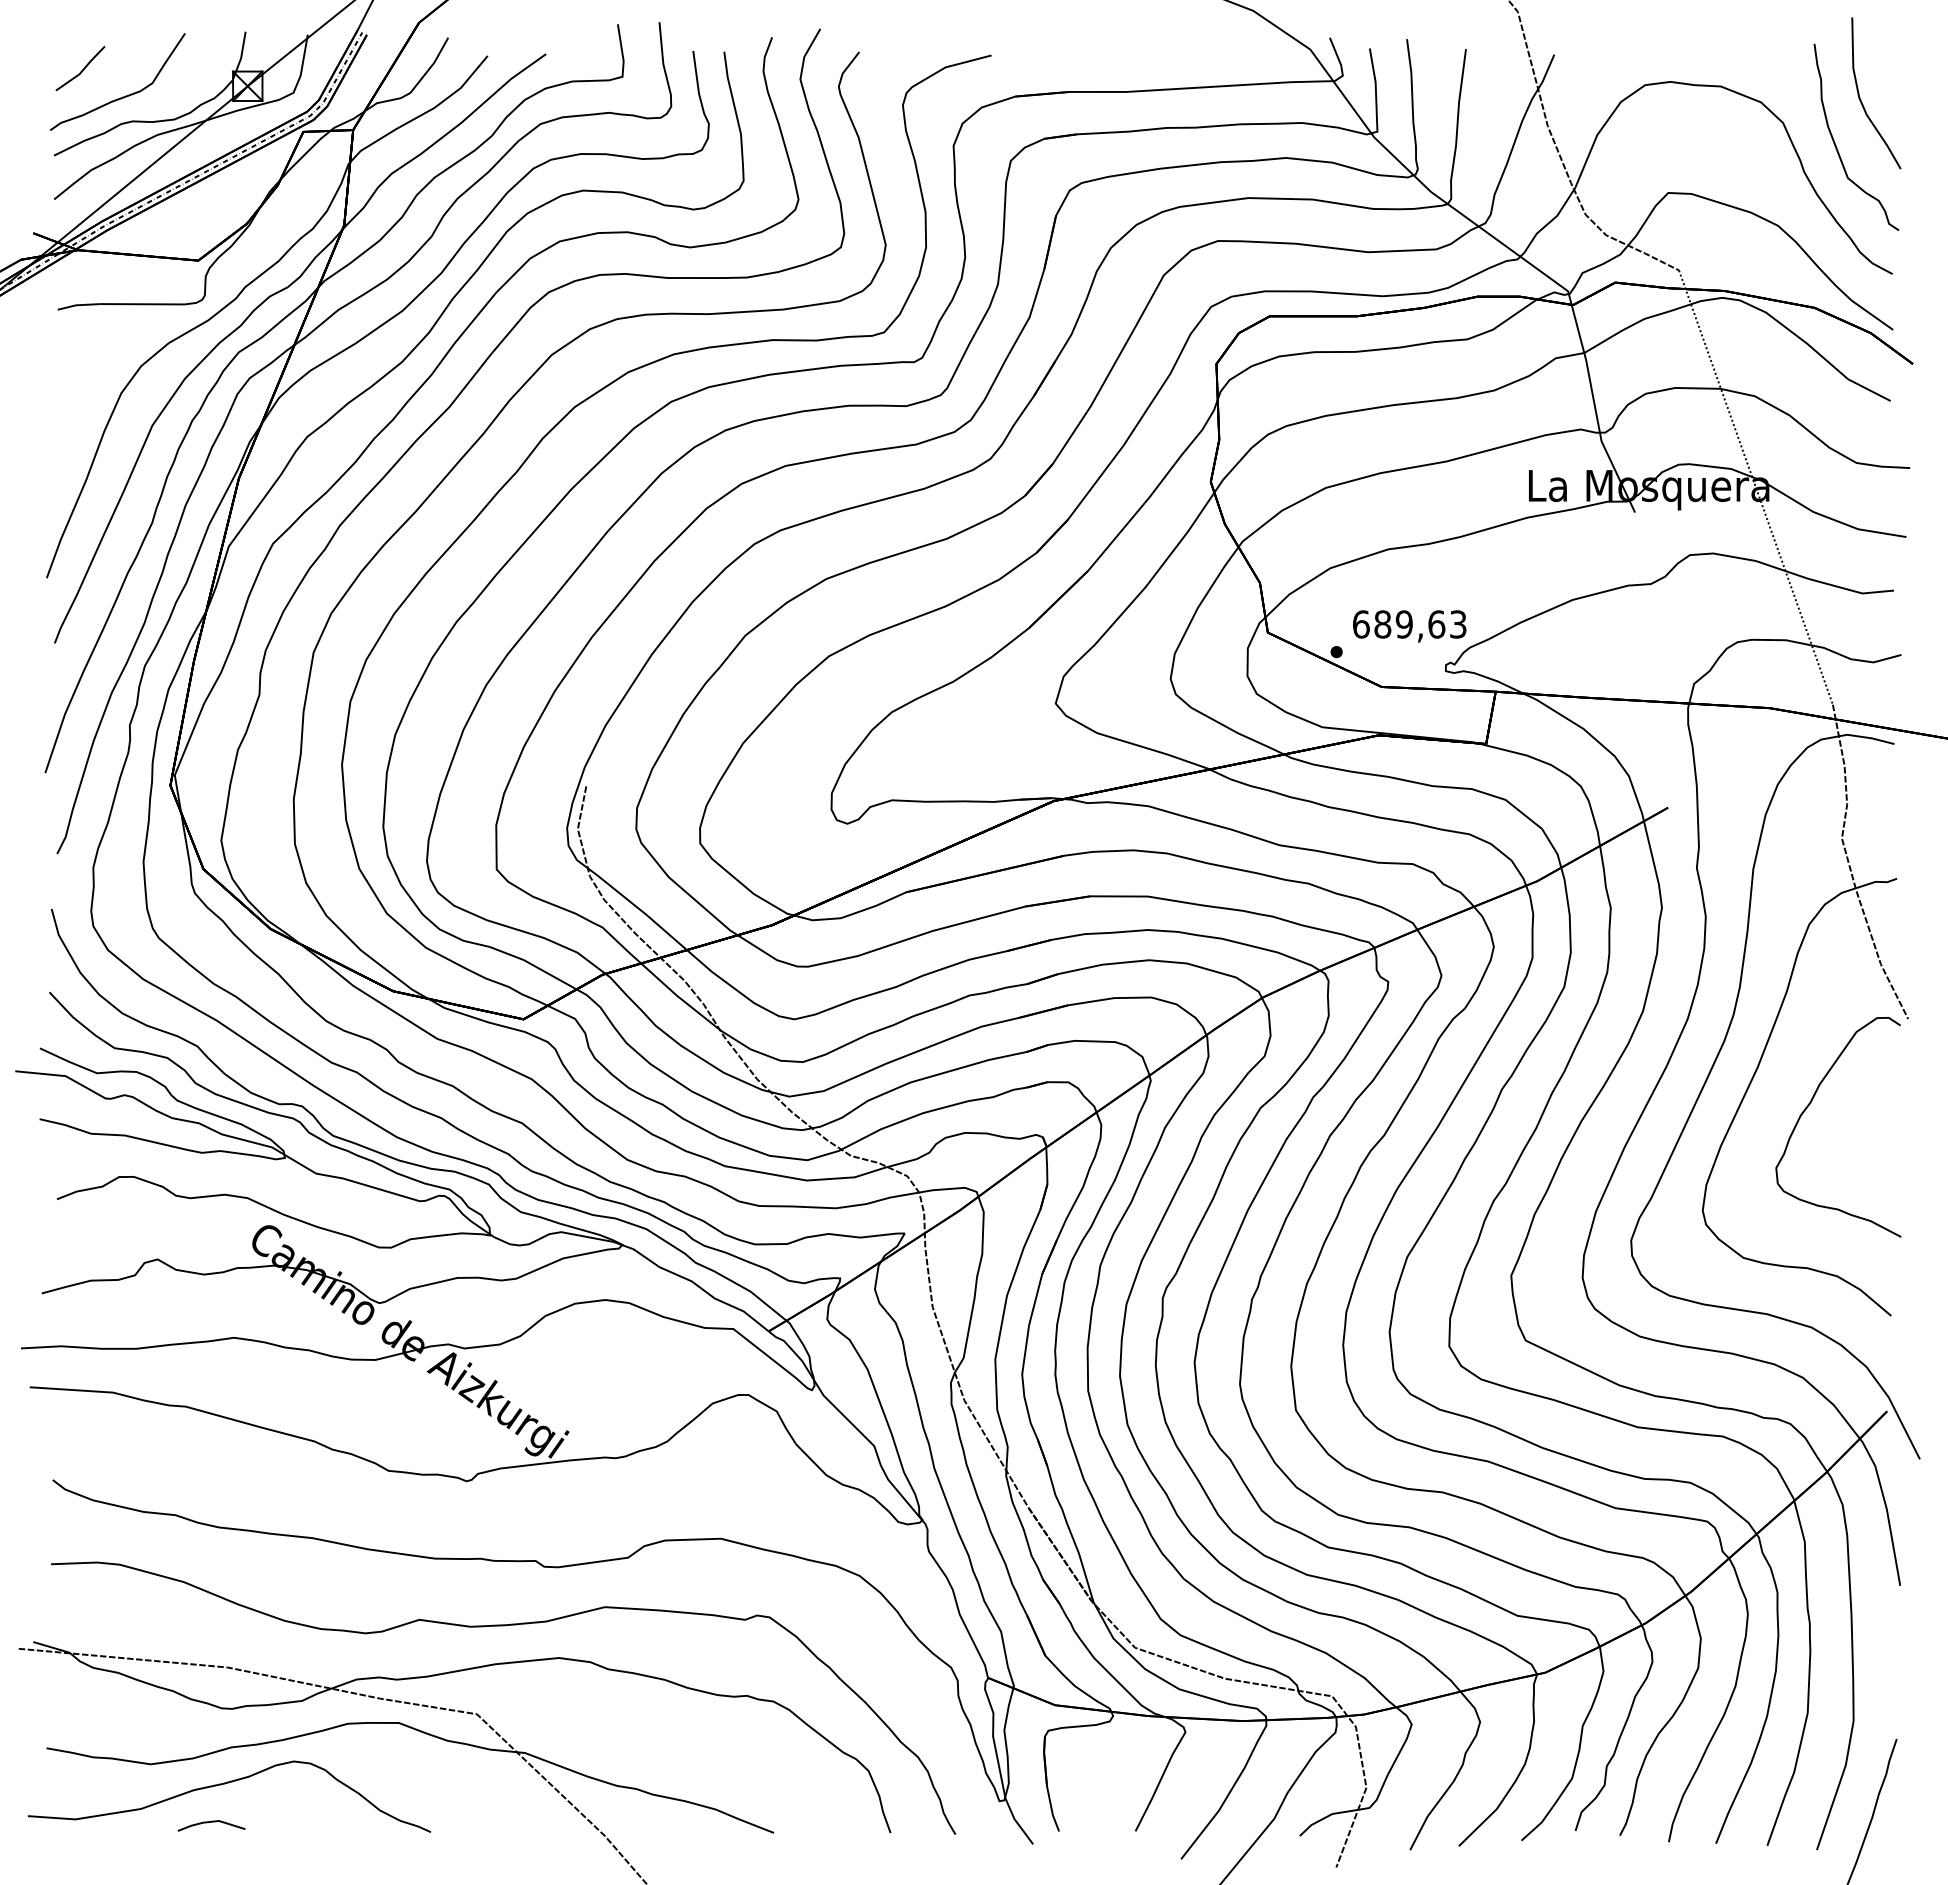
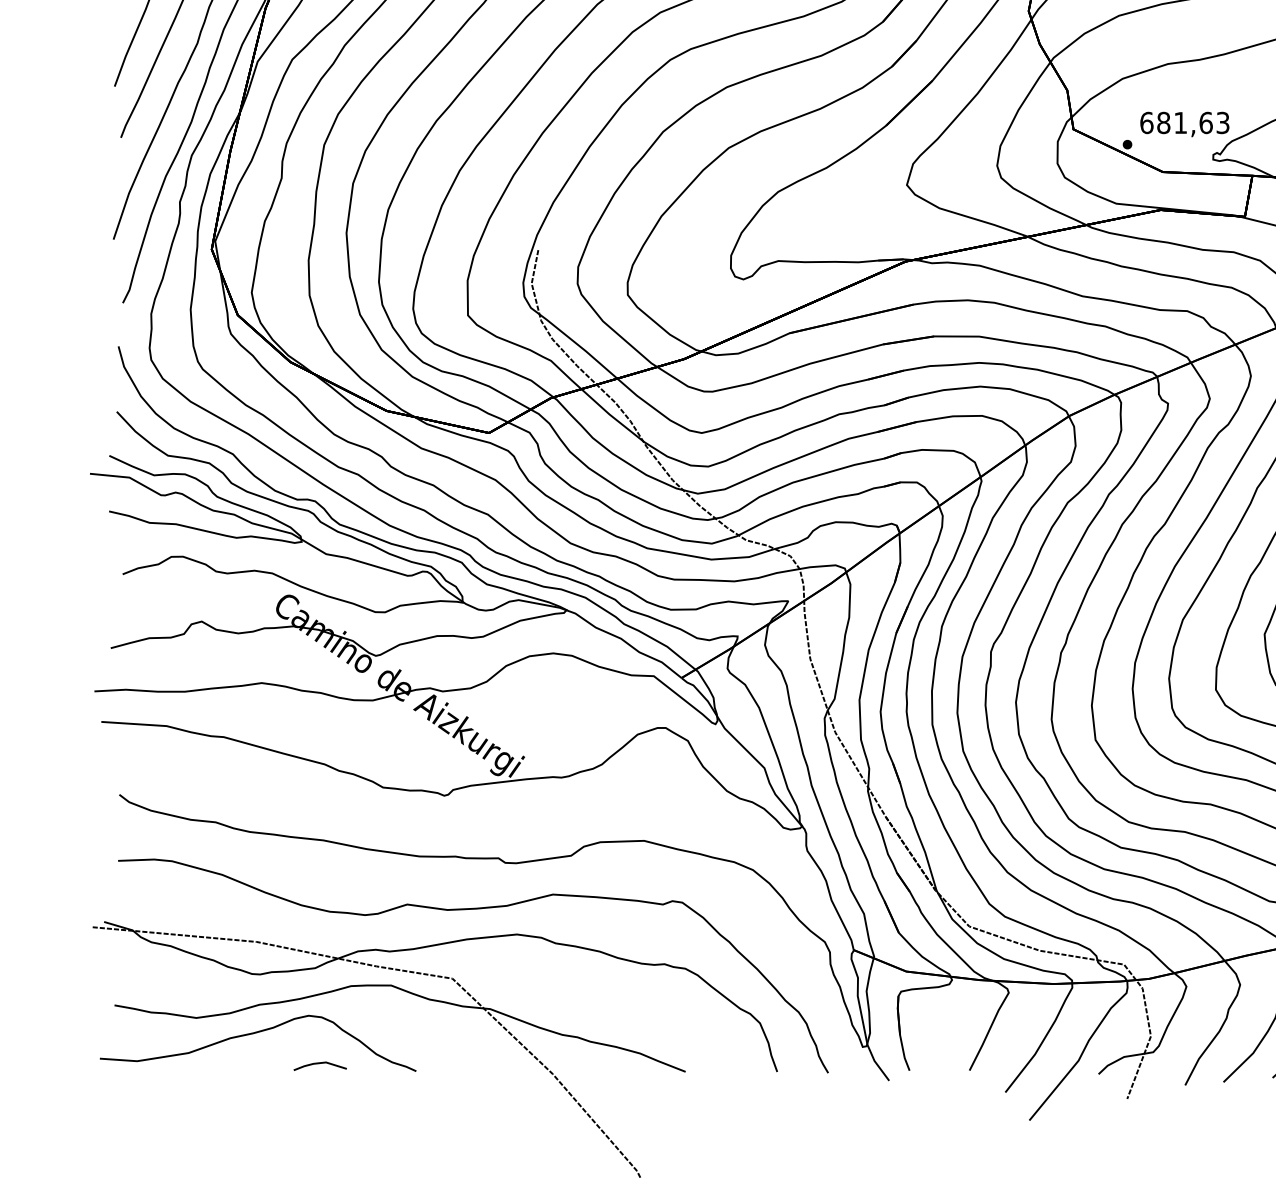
text: (1403, 624) -> (1180, 122), 689,63 -> 681,63
line: (211, 1822) -> (320, 1063), moved

